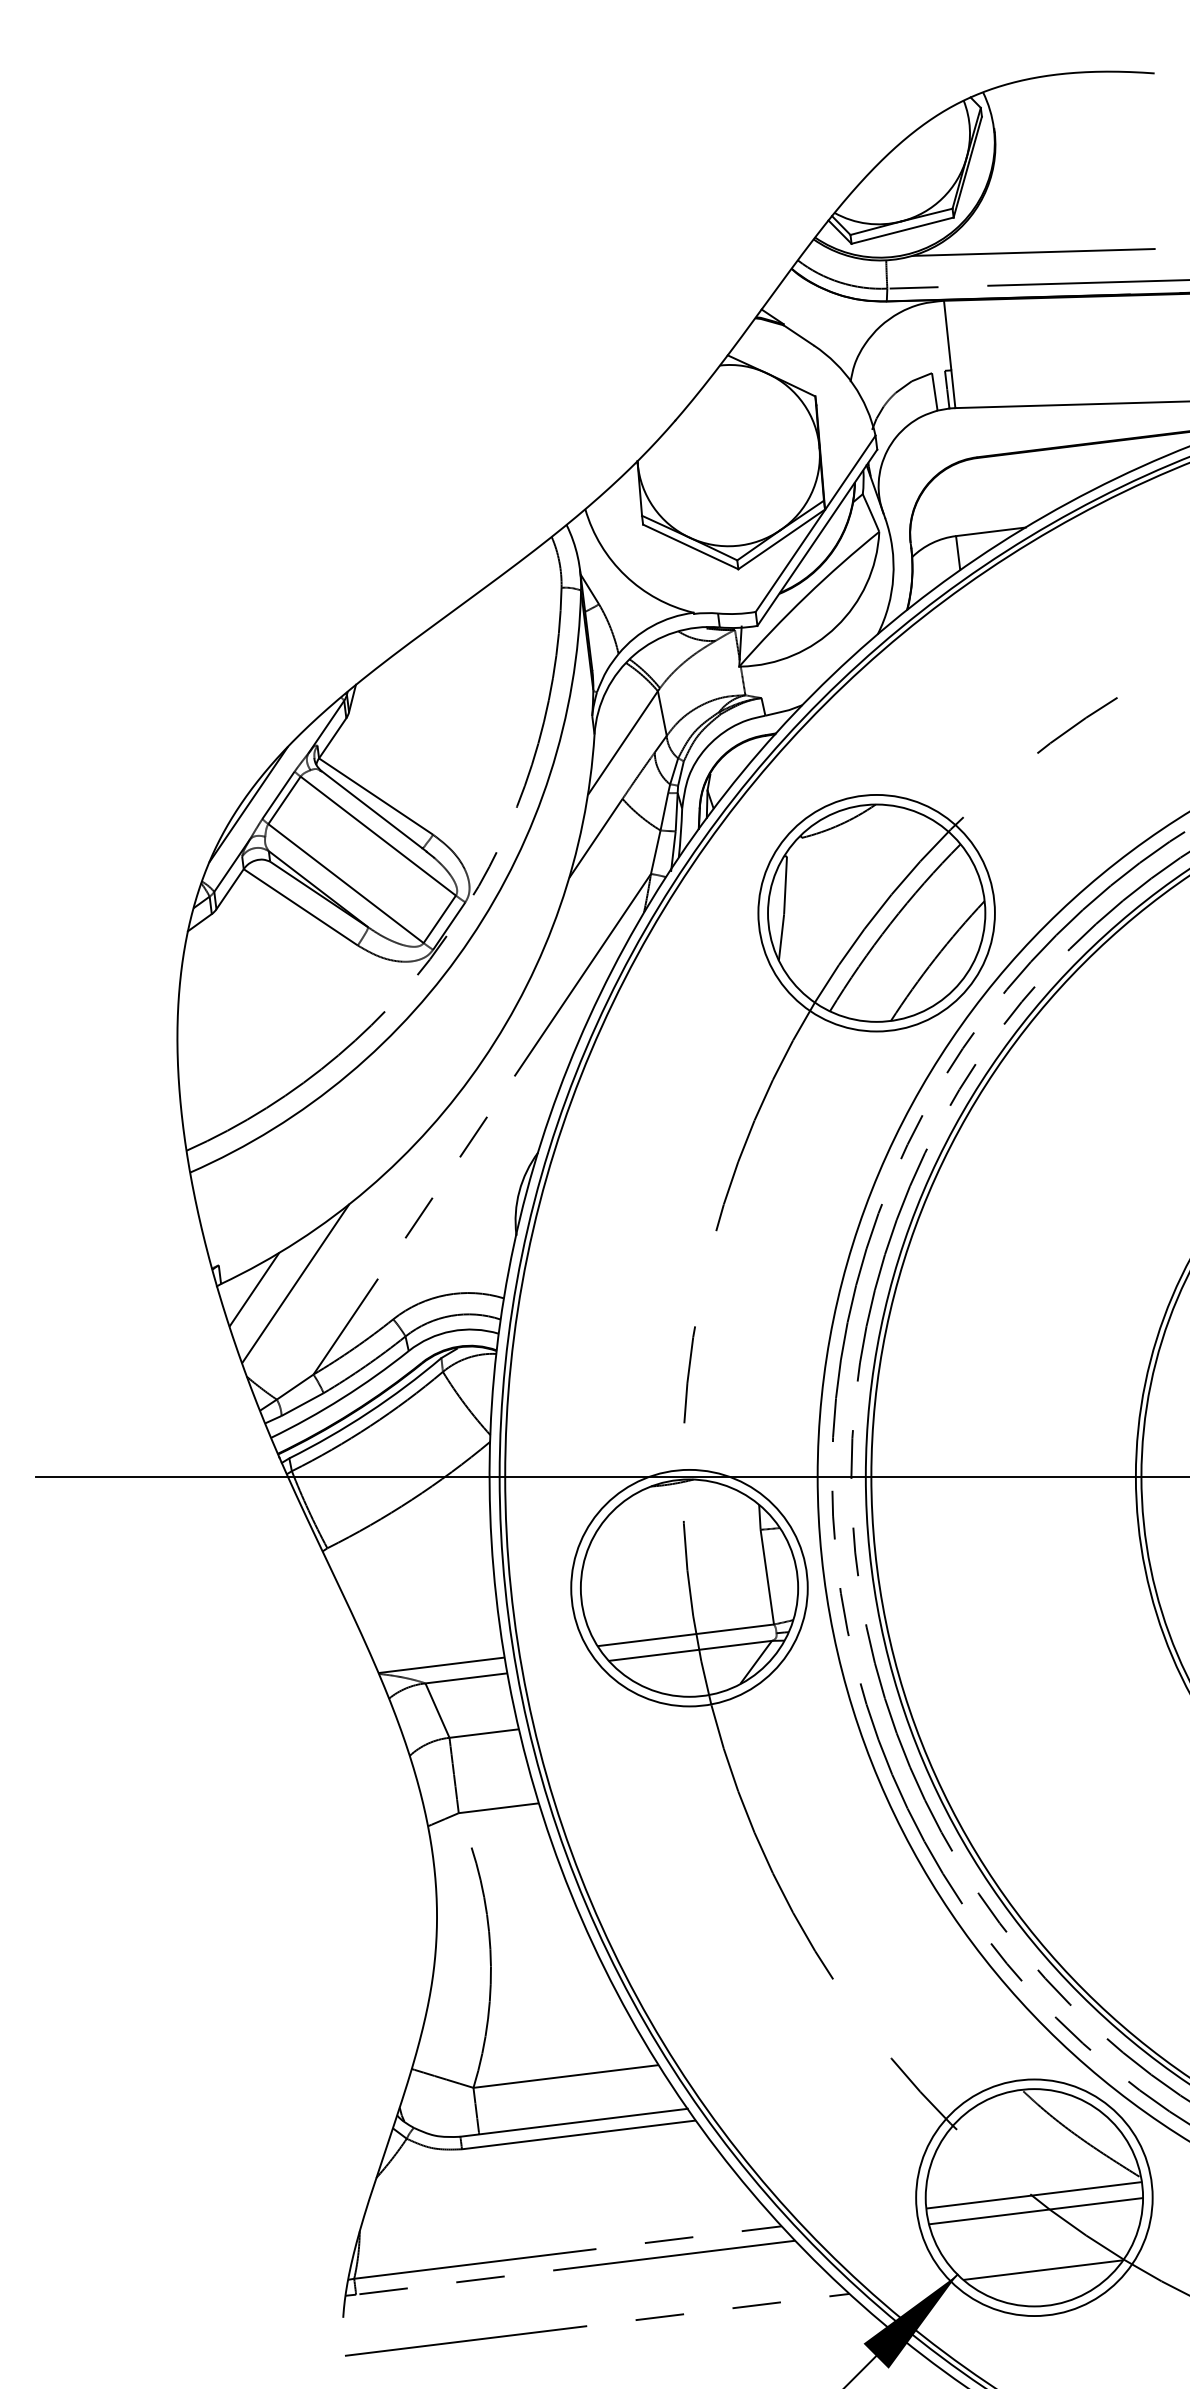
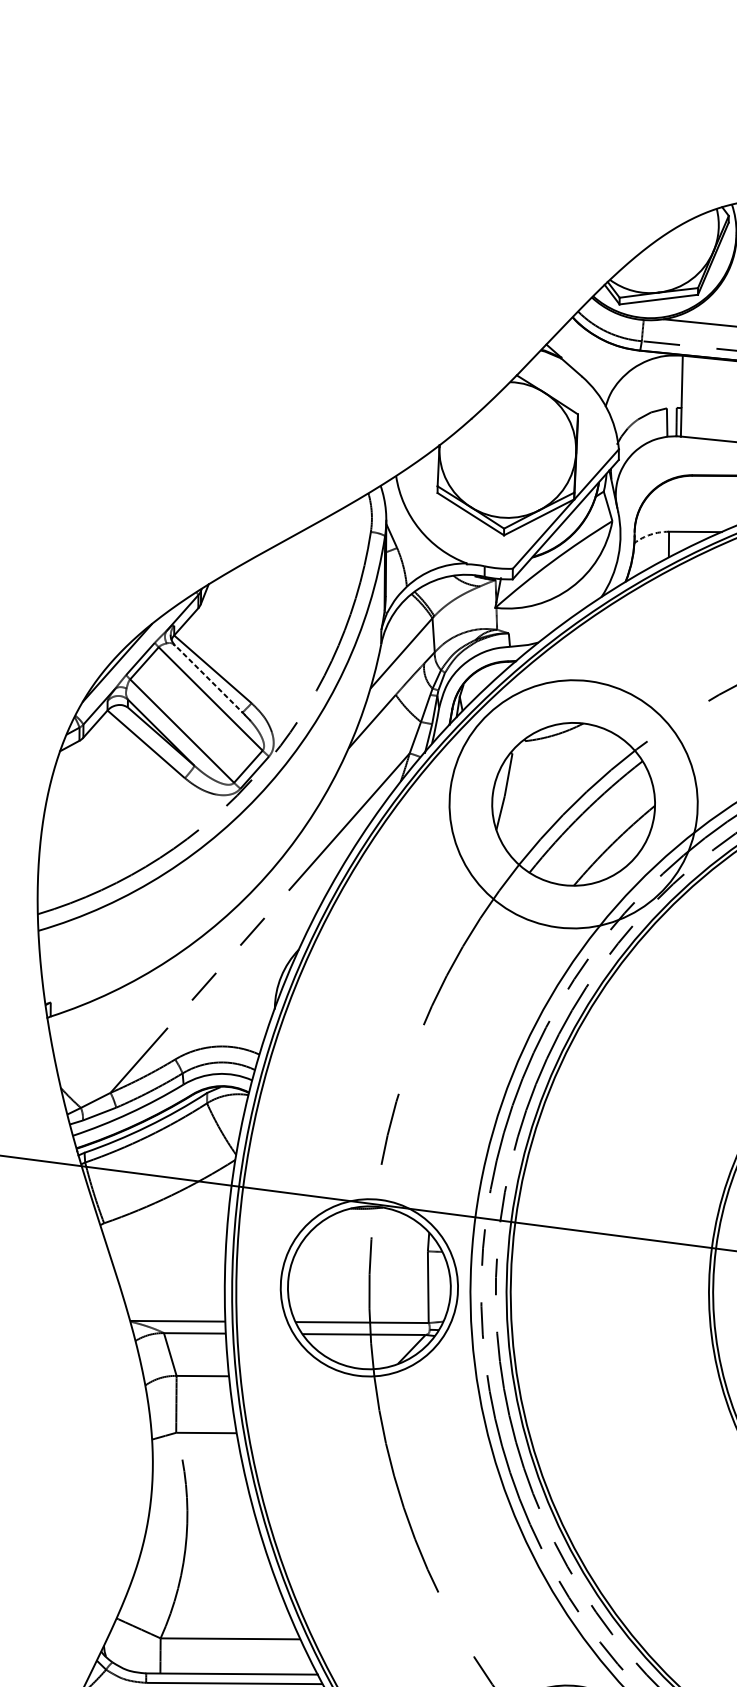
arc: (932, 543) -> (650, 534), solid -> dashed
line: (373, 811) -> (209, 680), solid -> dashed
circle: (876, 912) -> (573, 803), size x1.4
line: (295, 1283) -> (106, 1023), removed
line: (254, 1289) -> (74, 1023), removed

